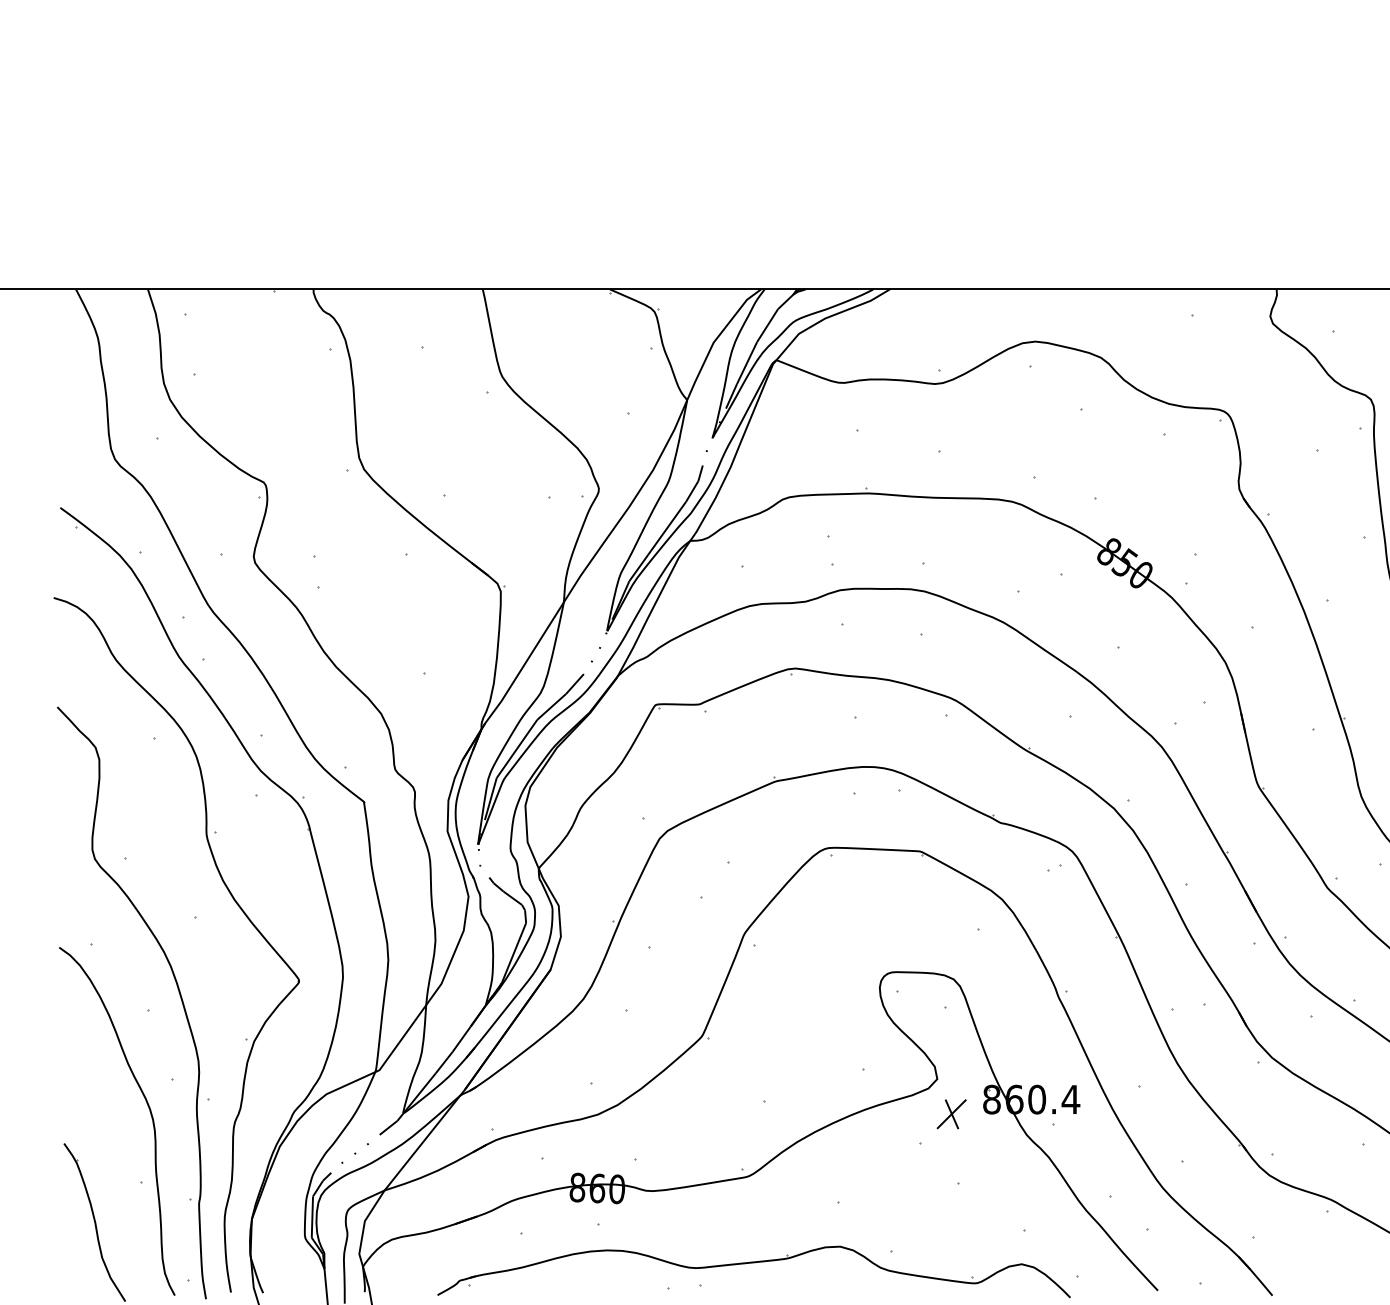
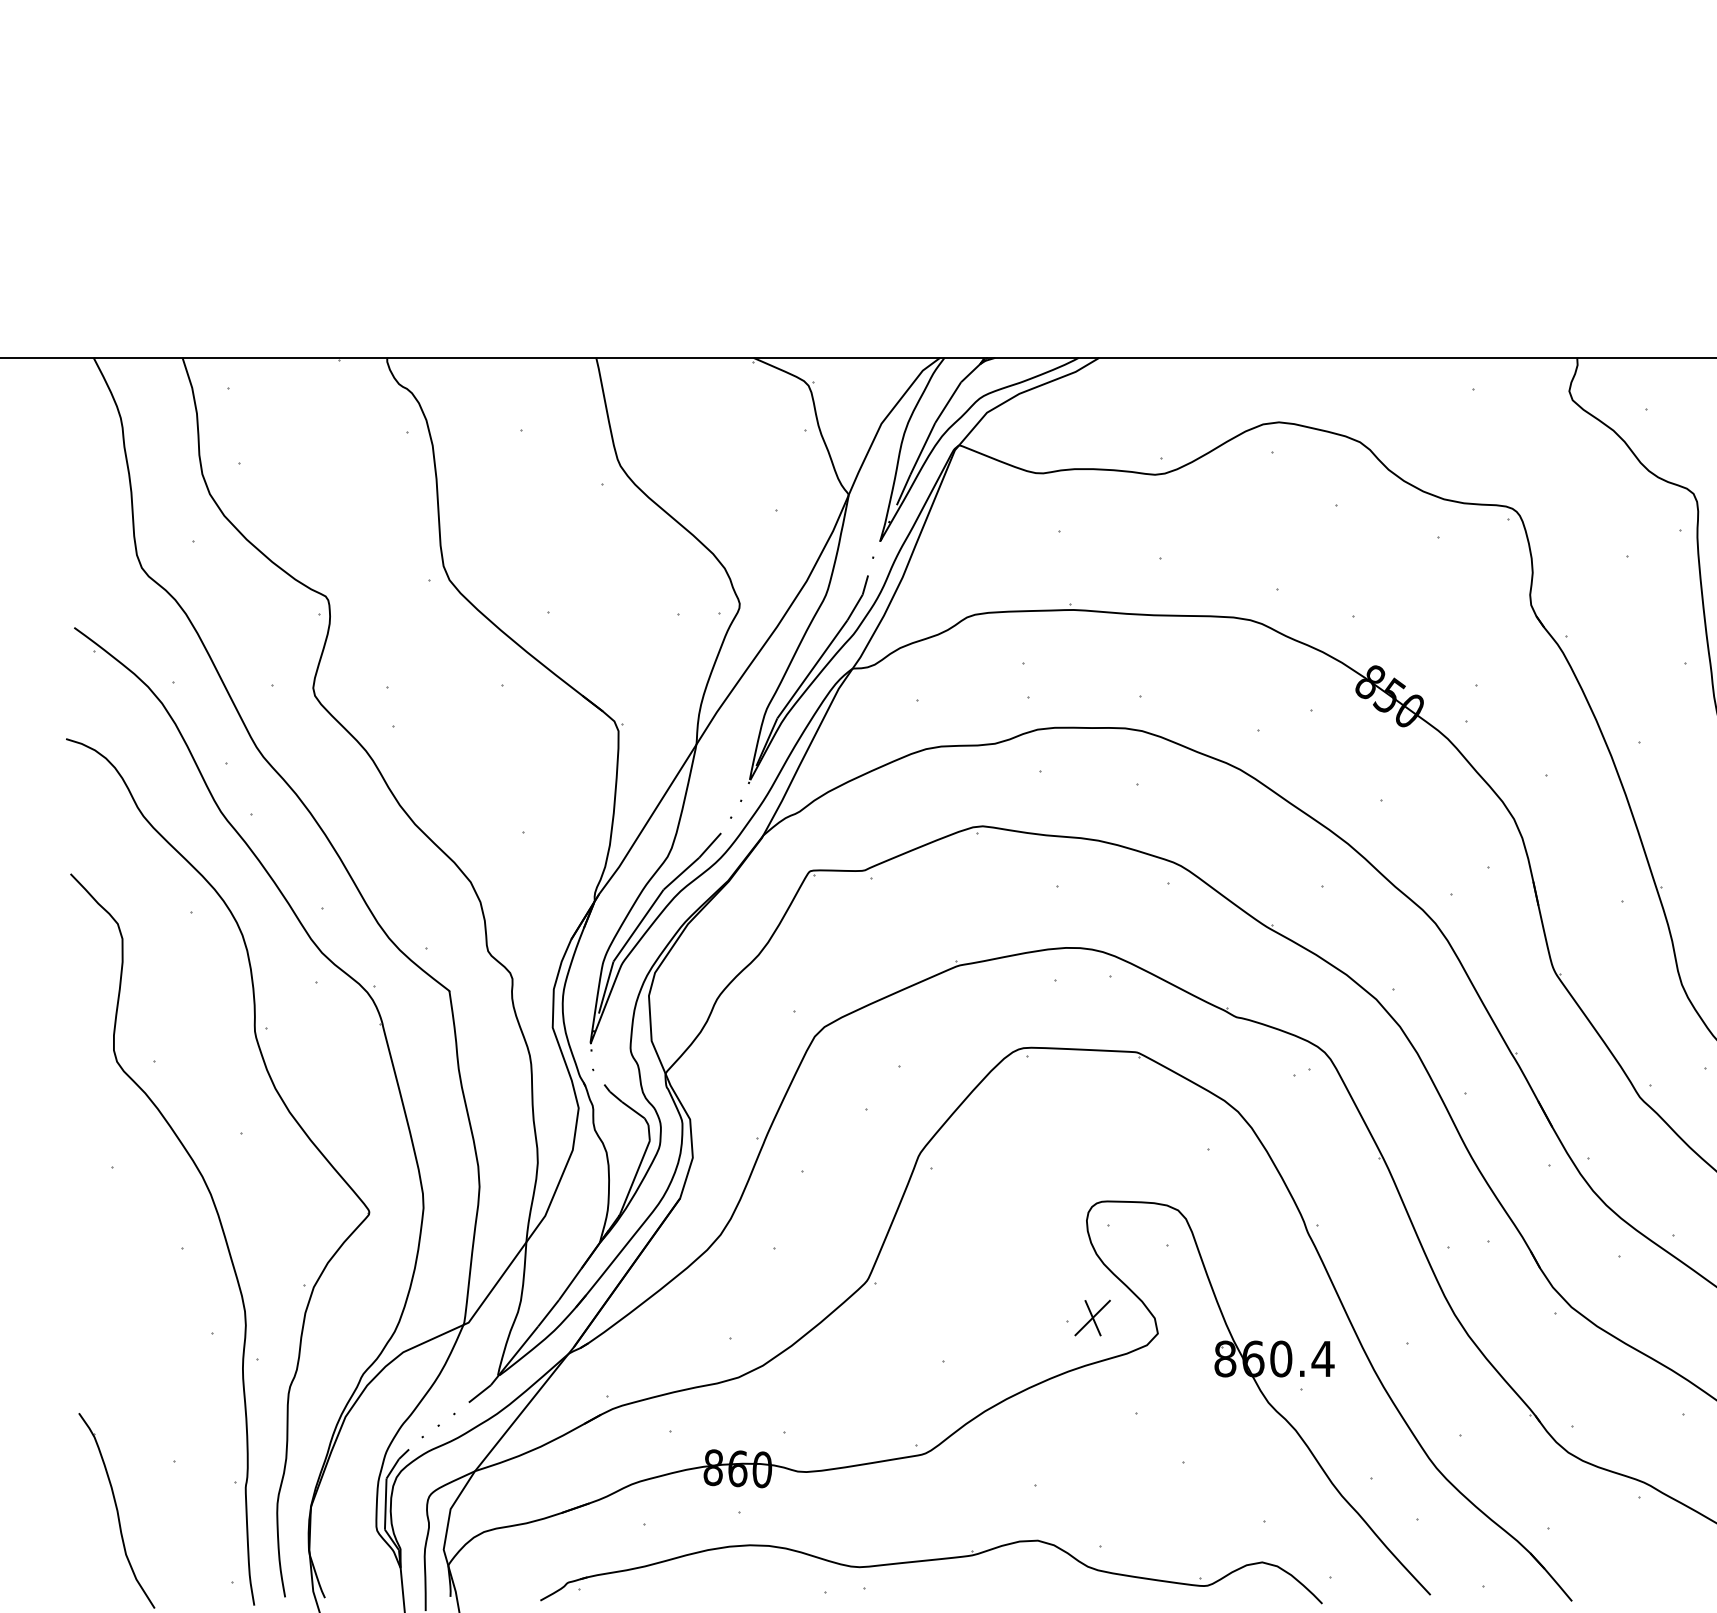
curve: (150, 1113) -> (185, 1376), removed
part: (951, 1113) -> (1092, 1317), moved

